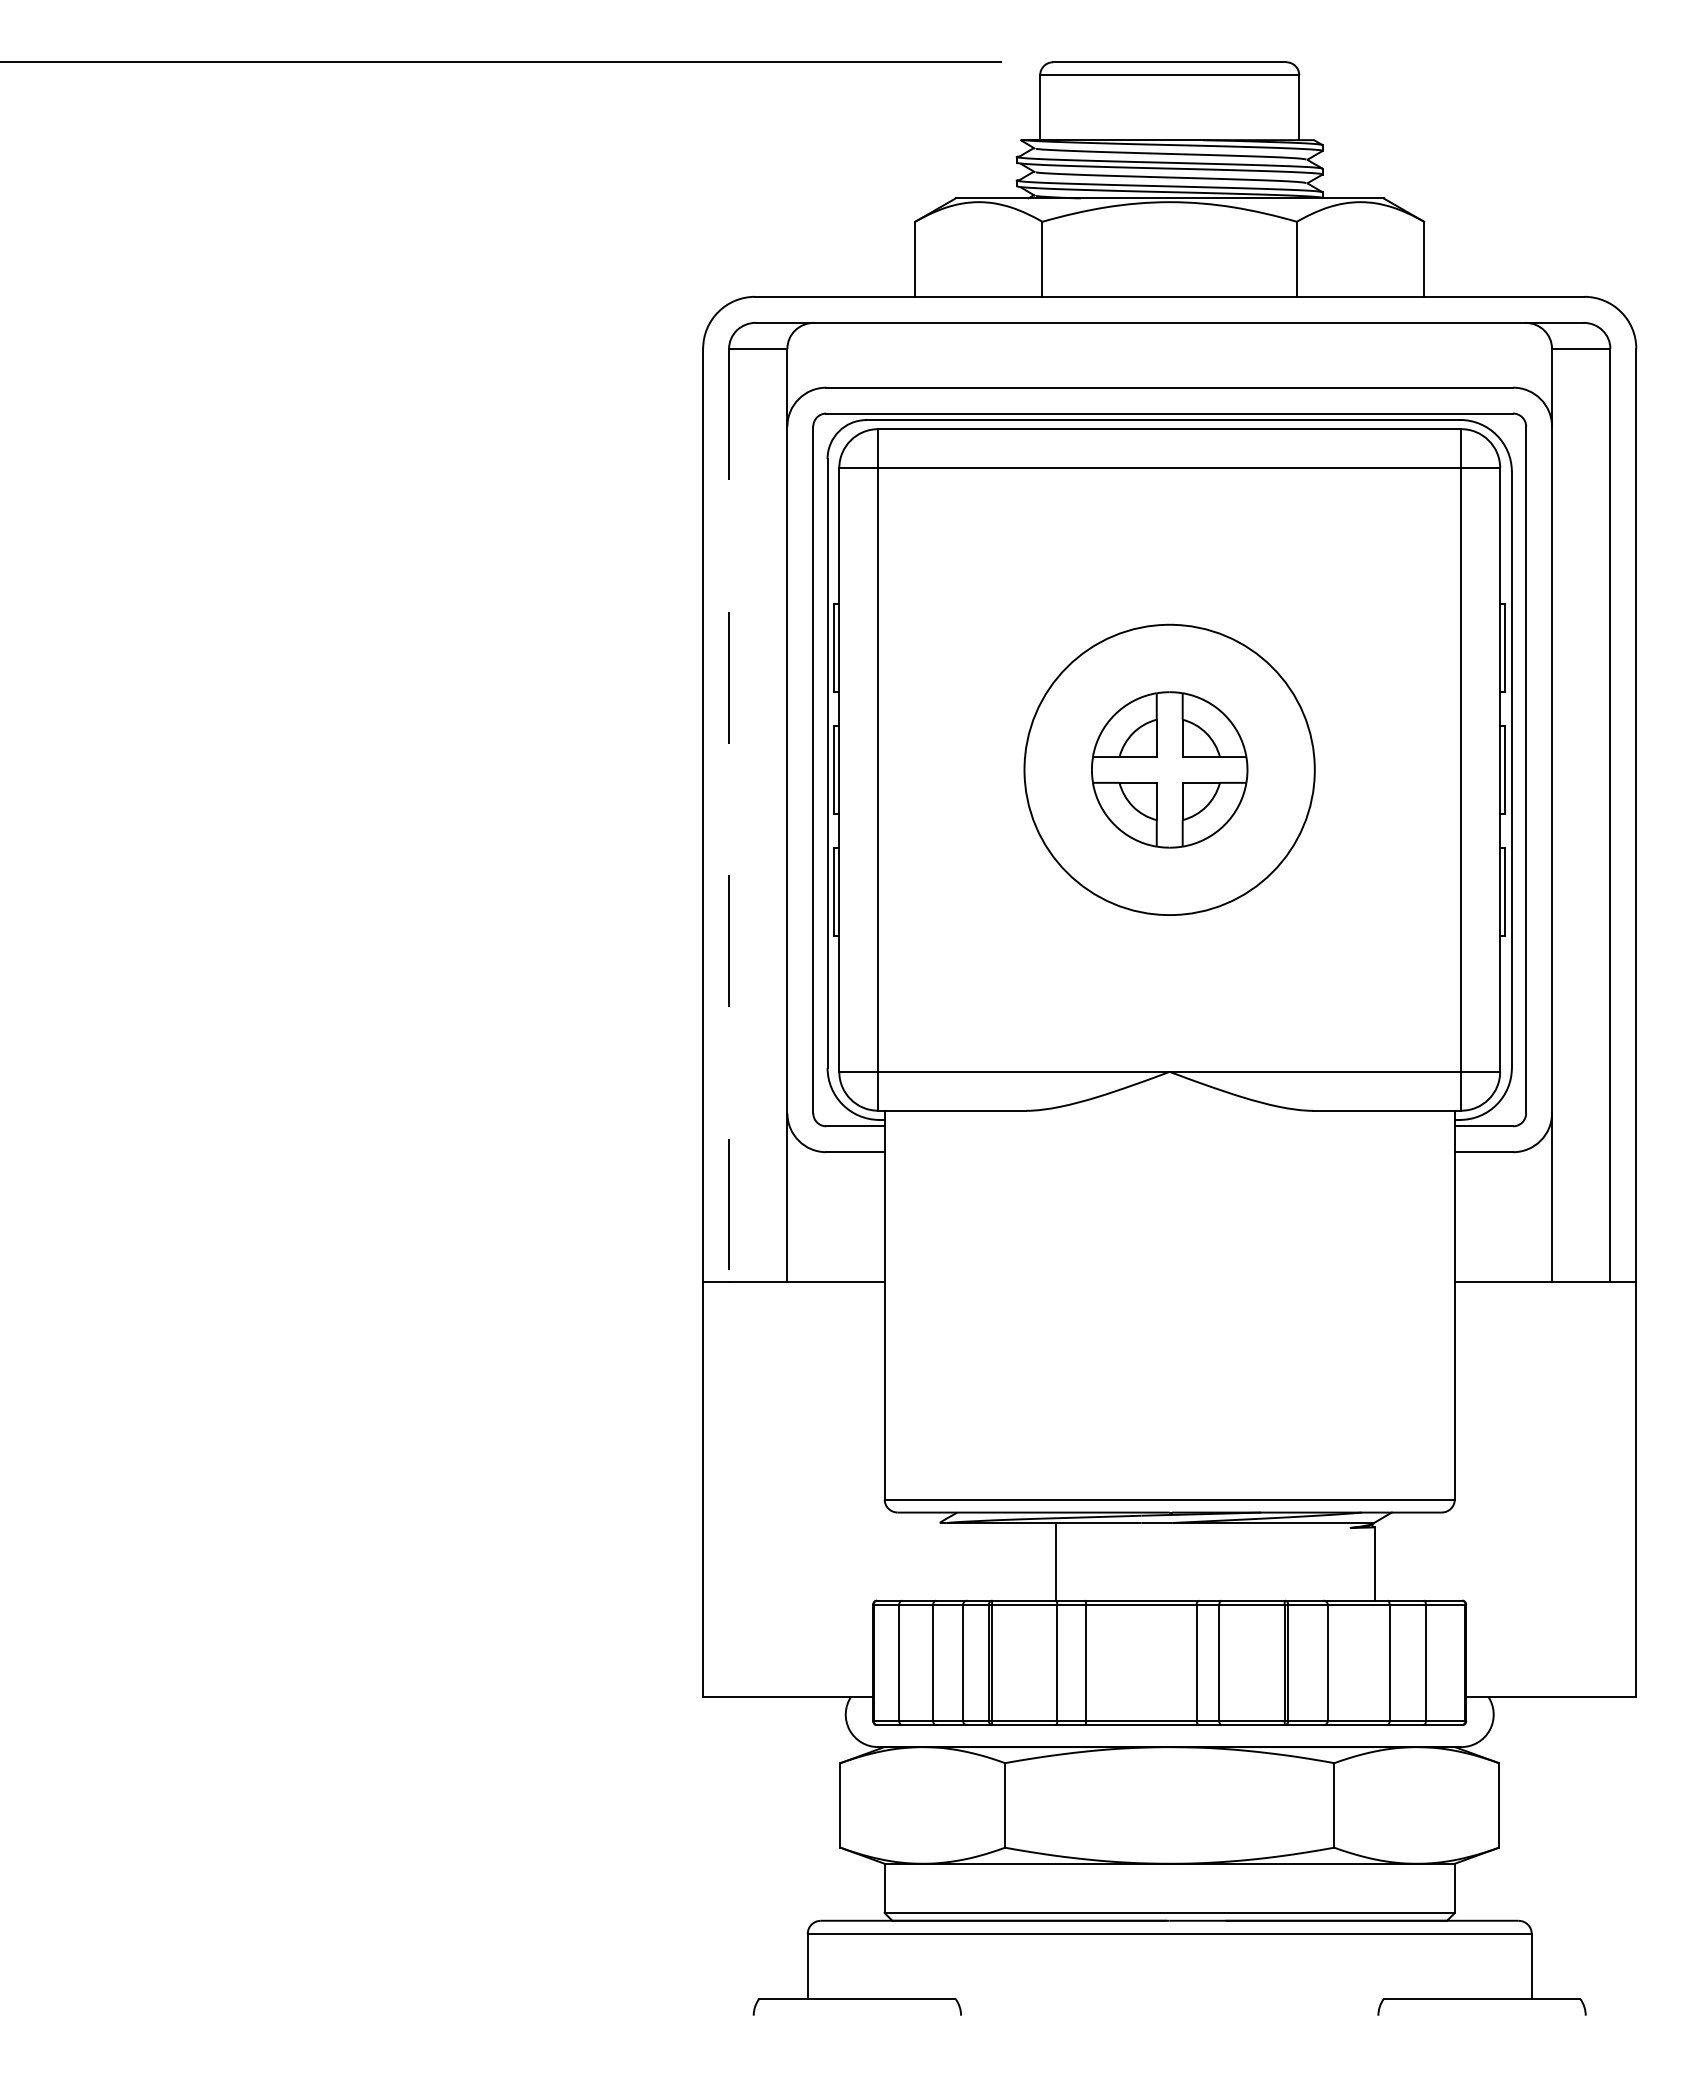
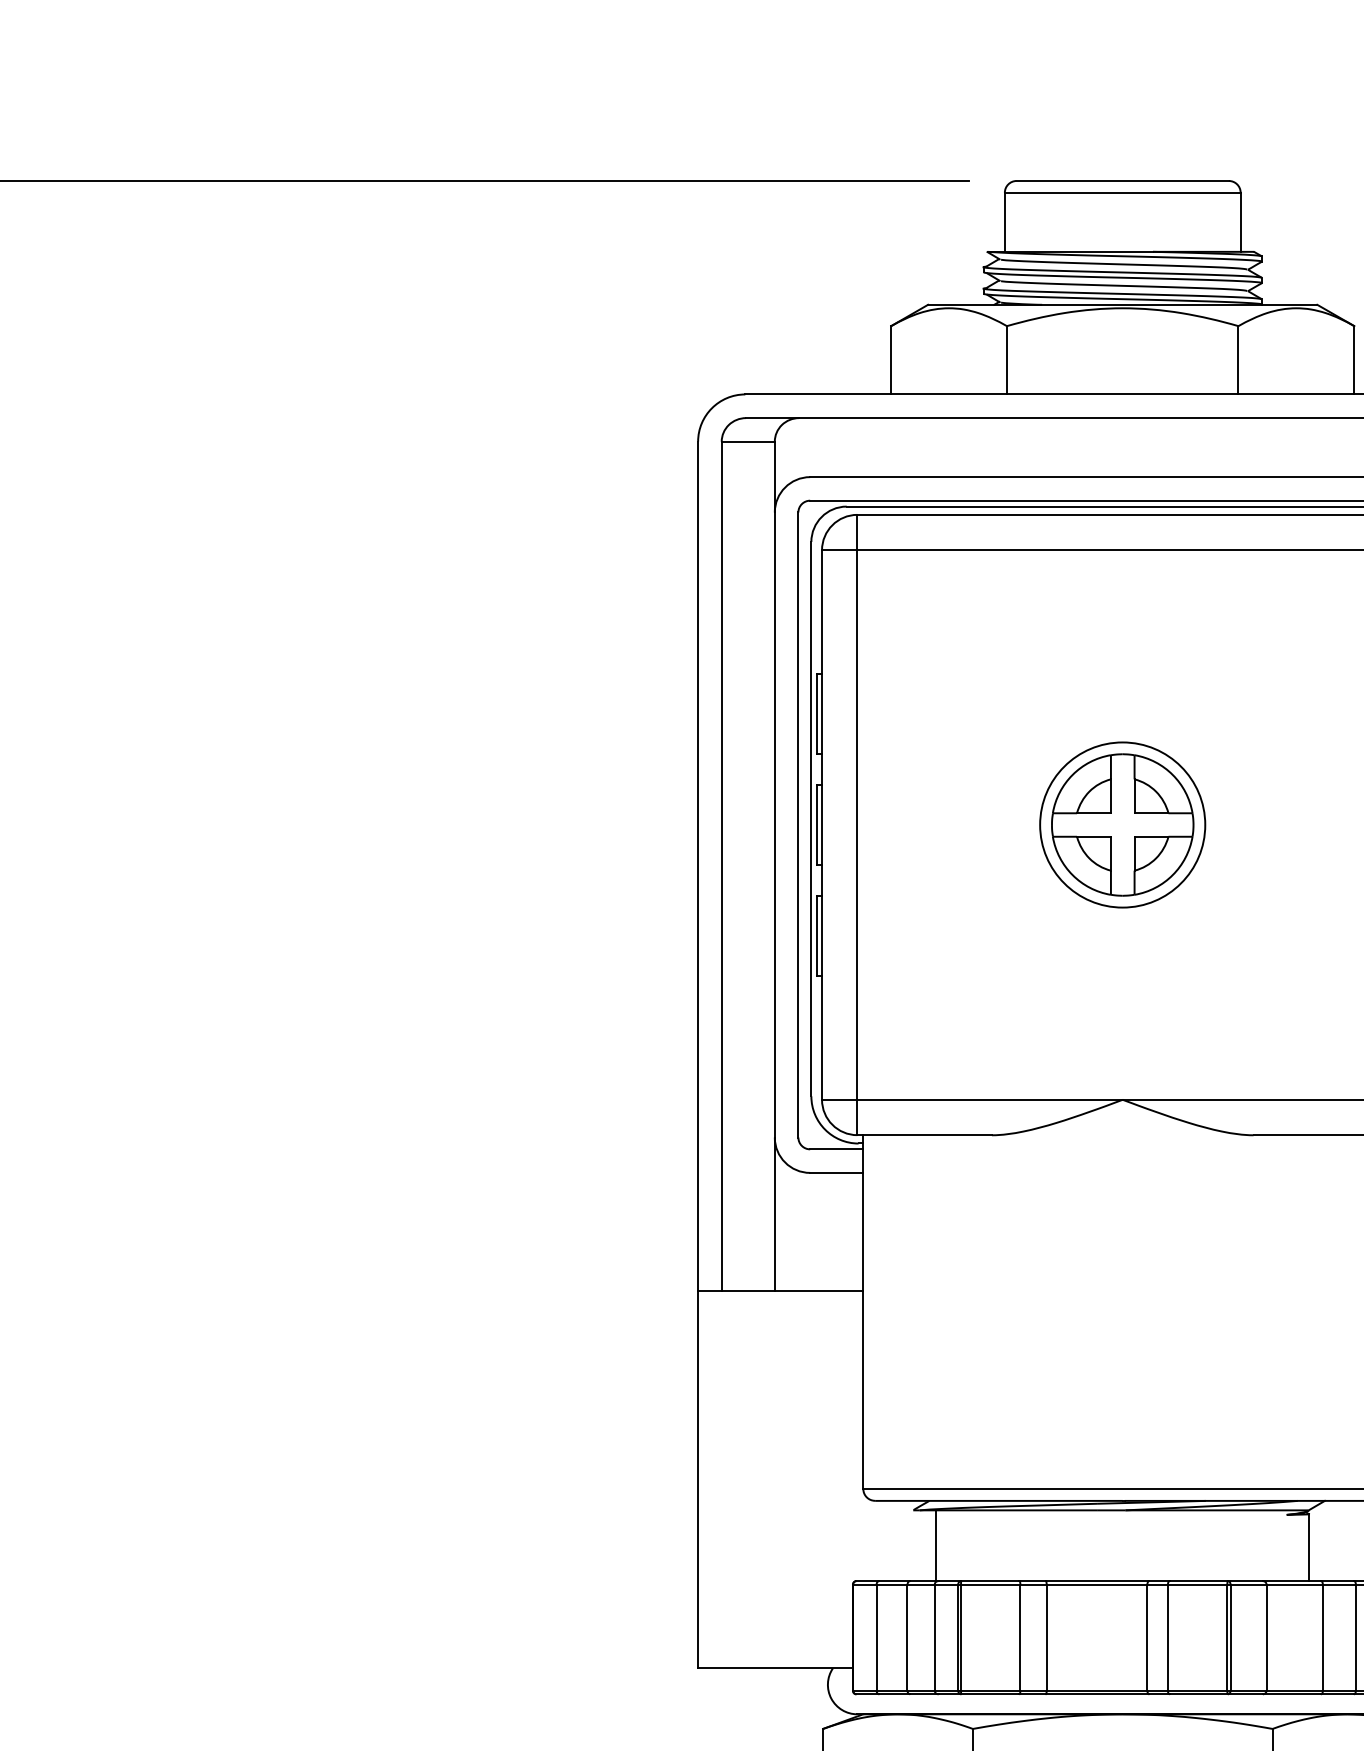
circle: (1169, 769) -> (1122, 824), size x0.62
line: (729, 815) -> (722, 866), dashed -> solid
line: (1055, 1561) -> (935, 1545), moved

